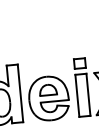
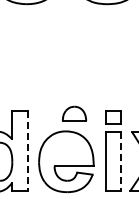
part: (48, 89) -> (74, 113), moved
line: (20, 93) -> (27, 151), solid -> dashed
line: (88, 95) -> (121, 162), solid -> dashed

